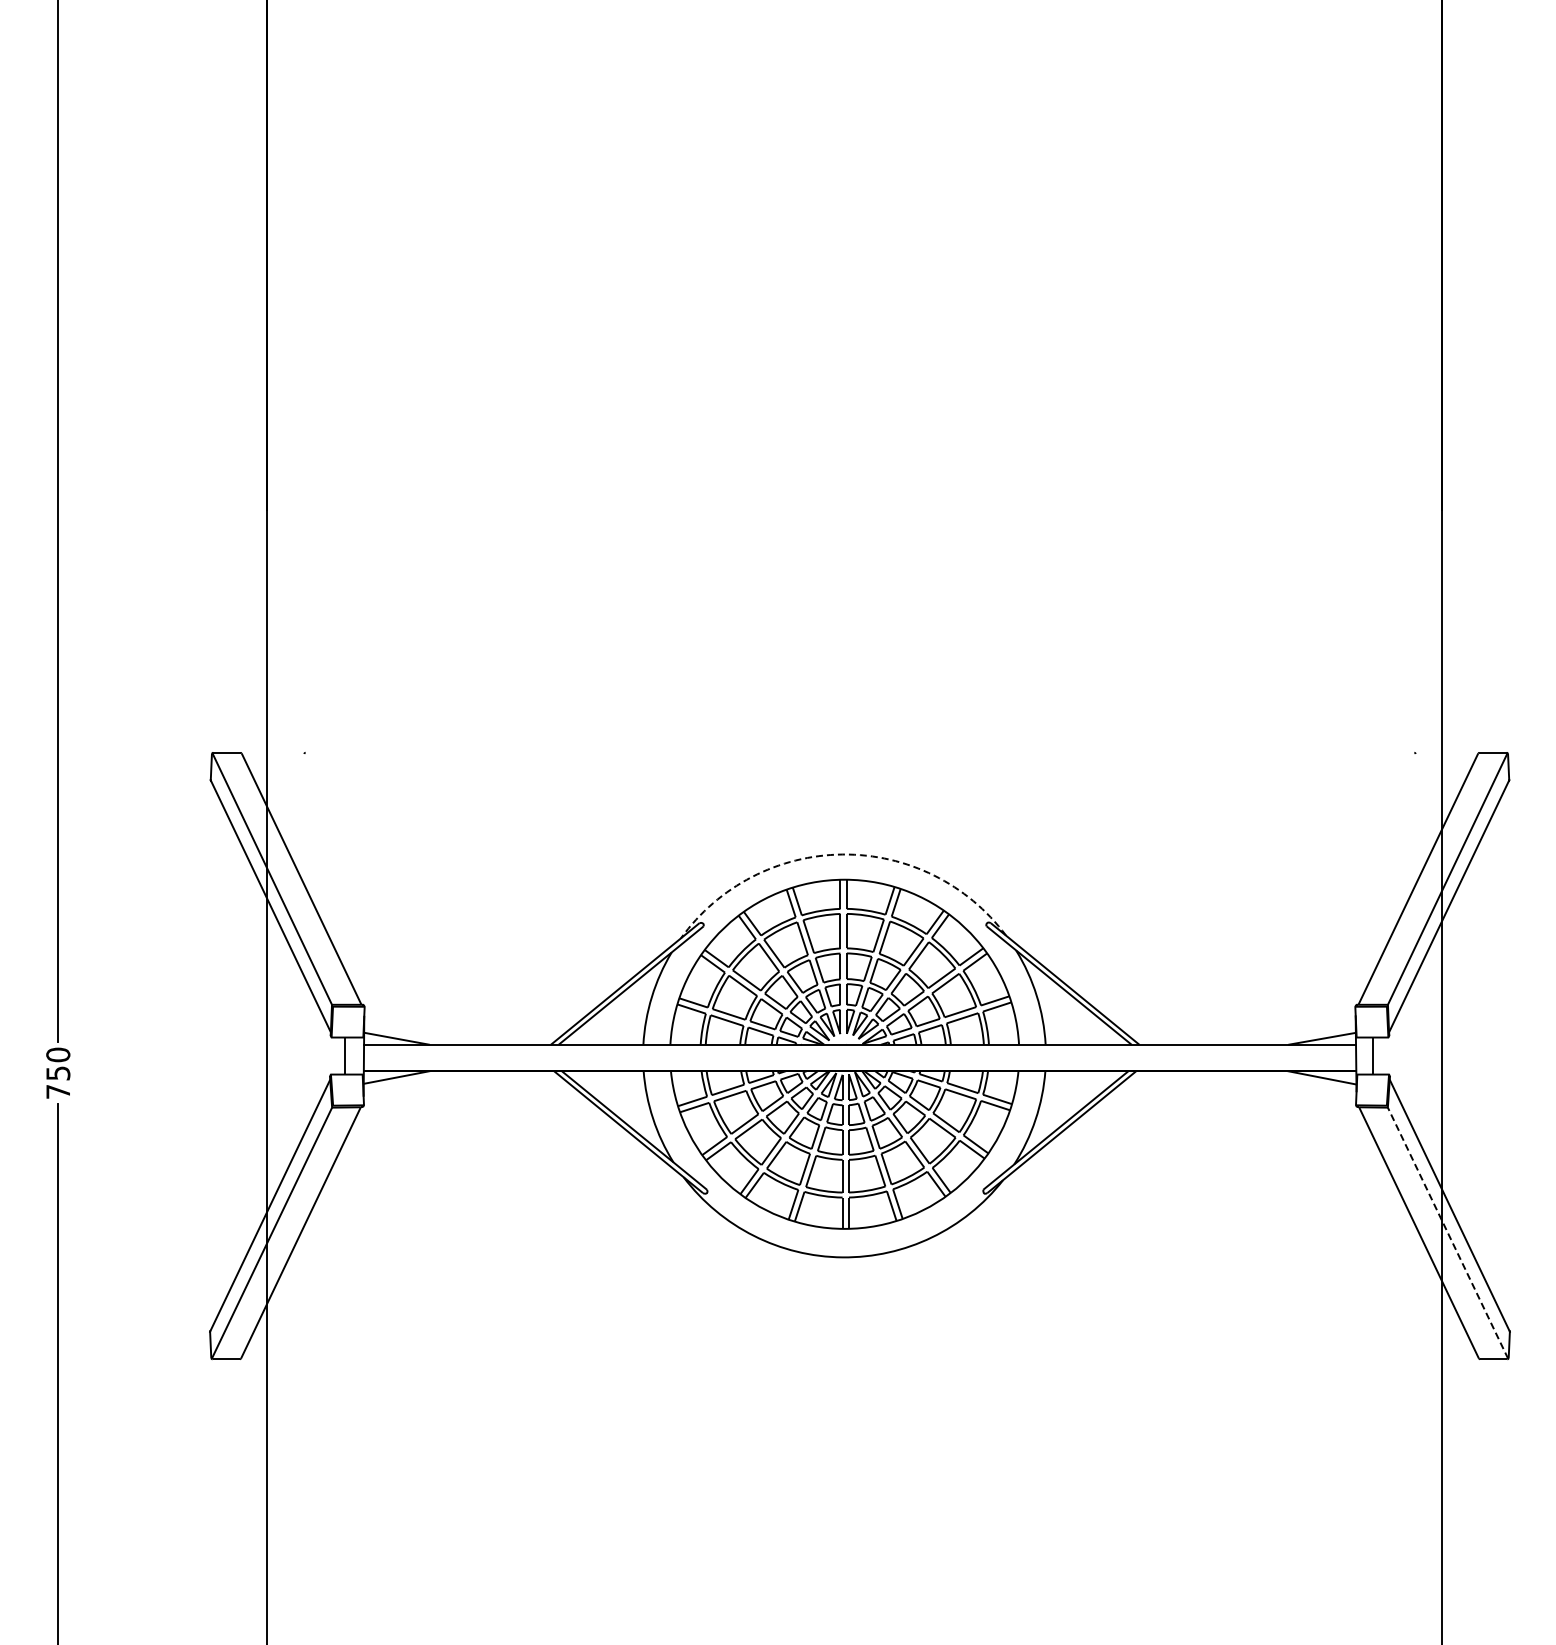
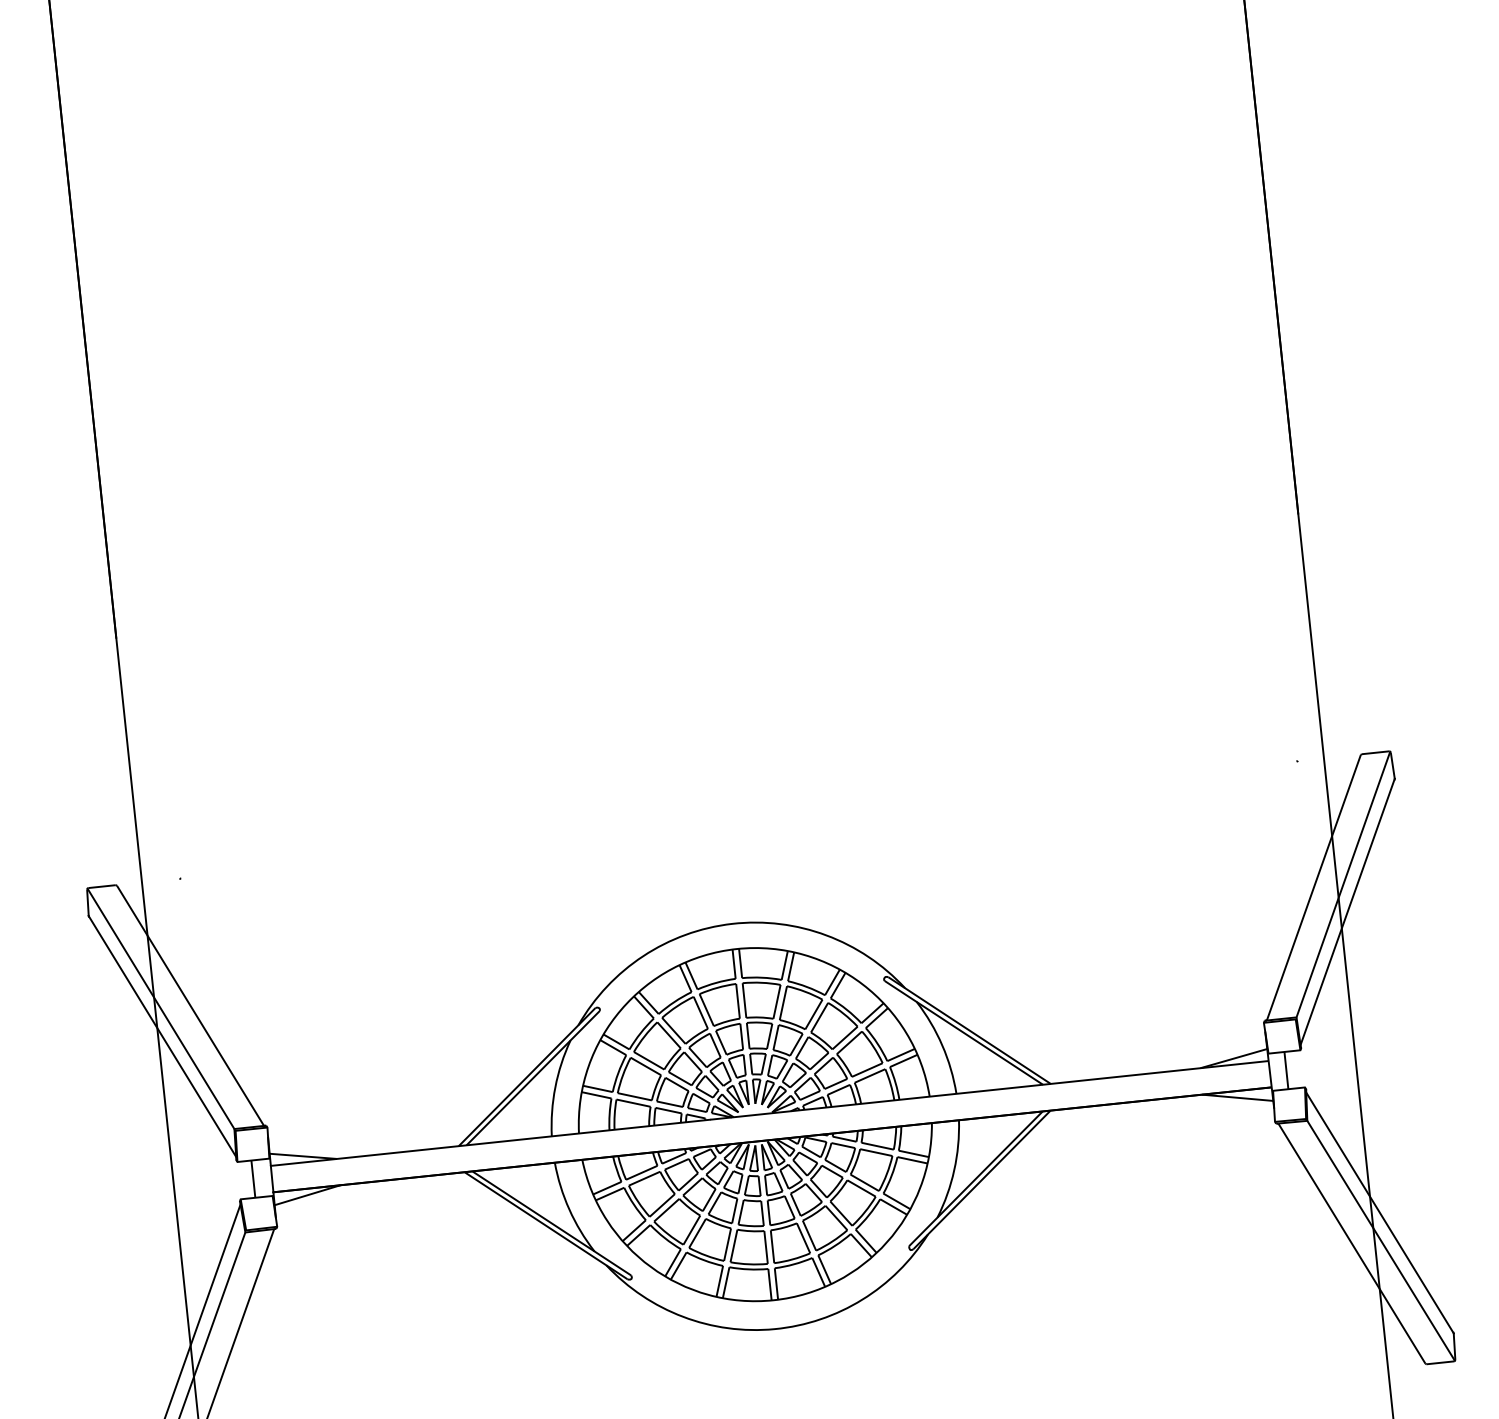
arc: (842, 854) -> (731, 923), dashed -> solid
line: (1447, 1232) -> (1380, 1240), dashed -> solid

